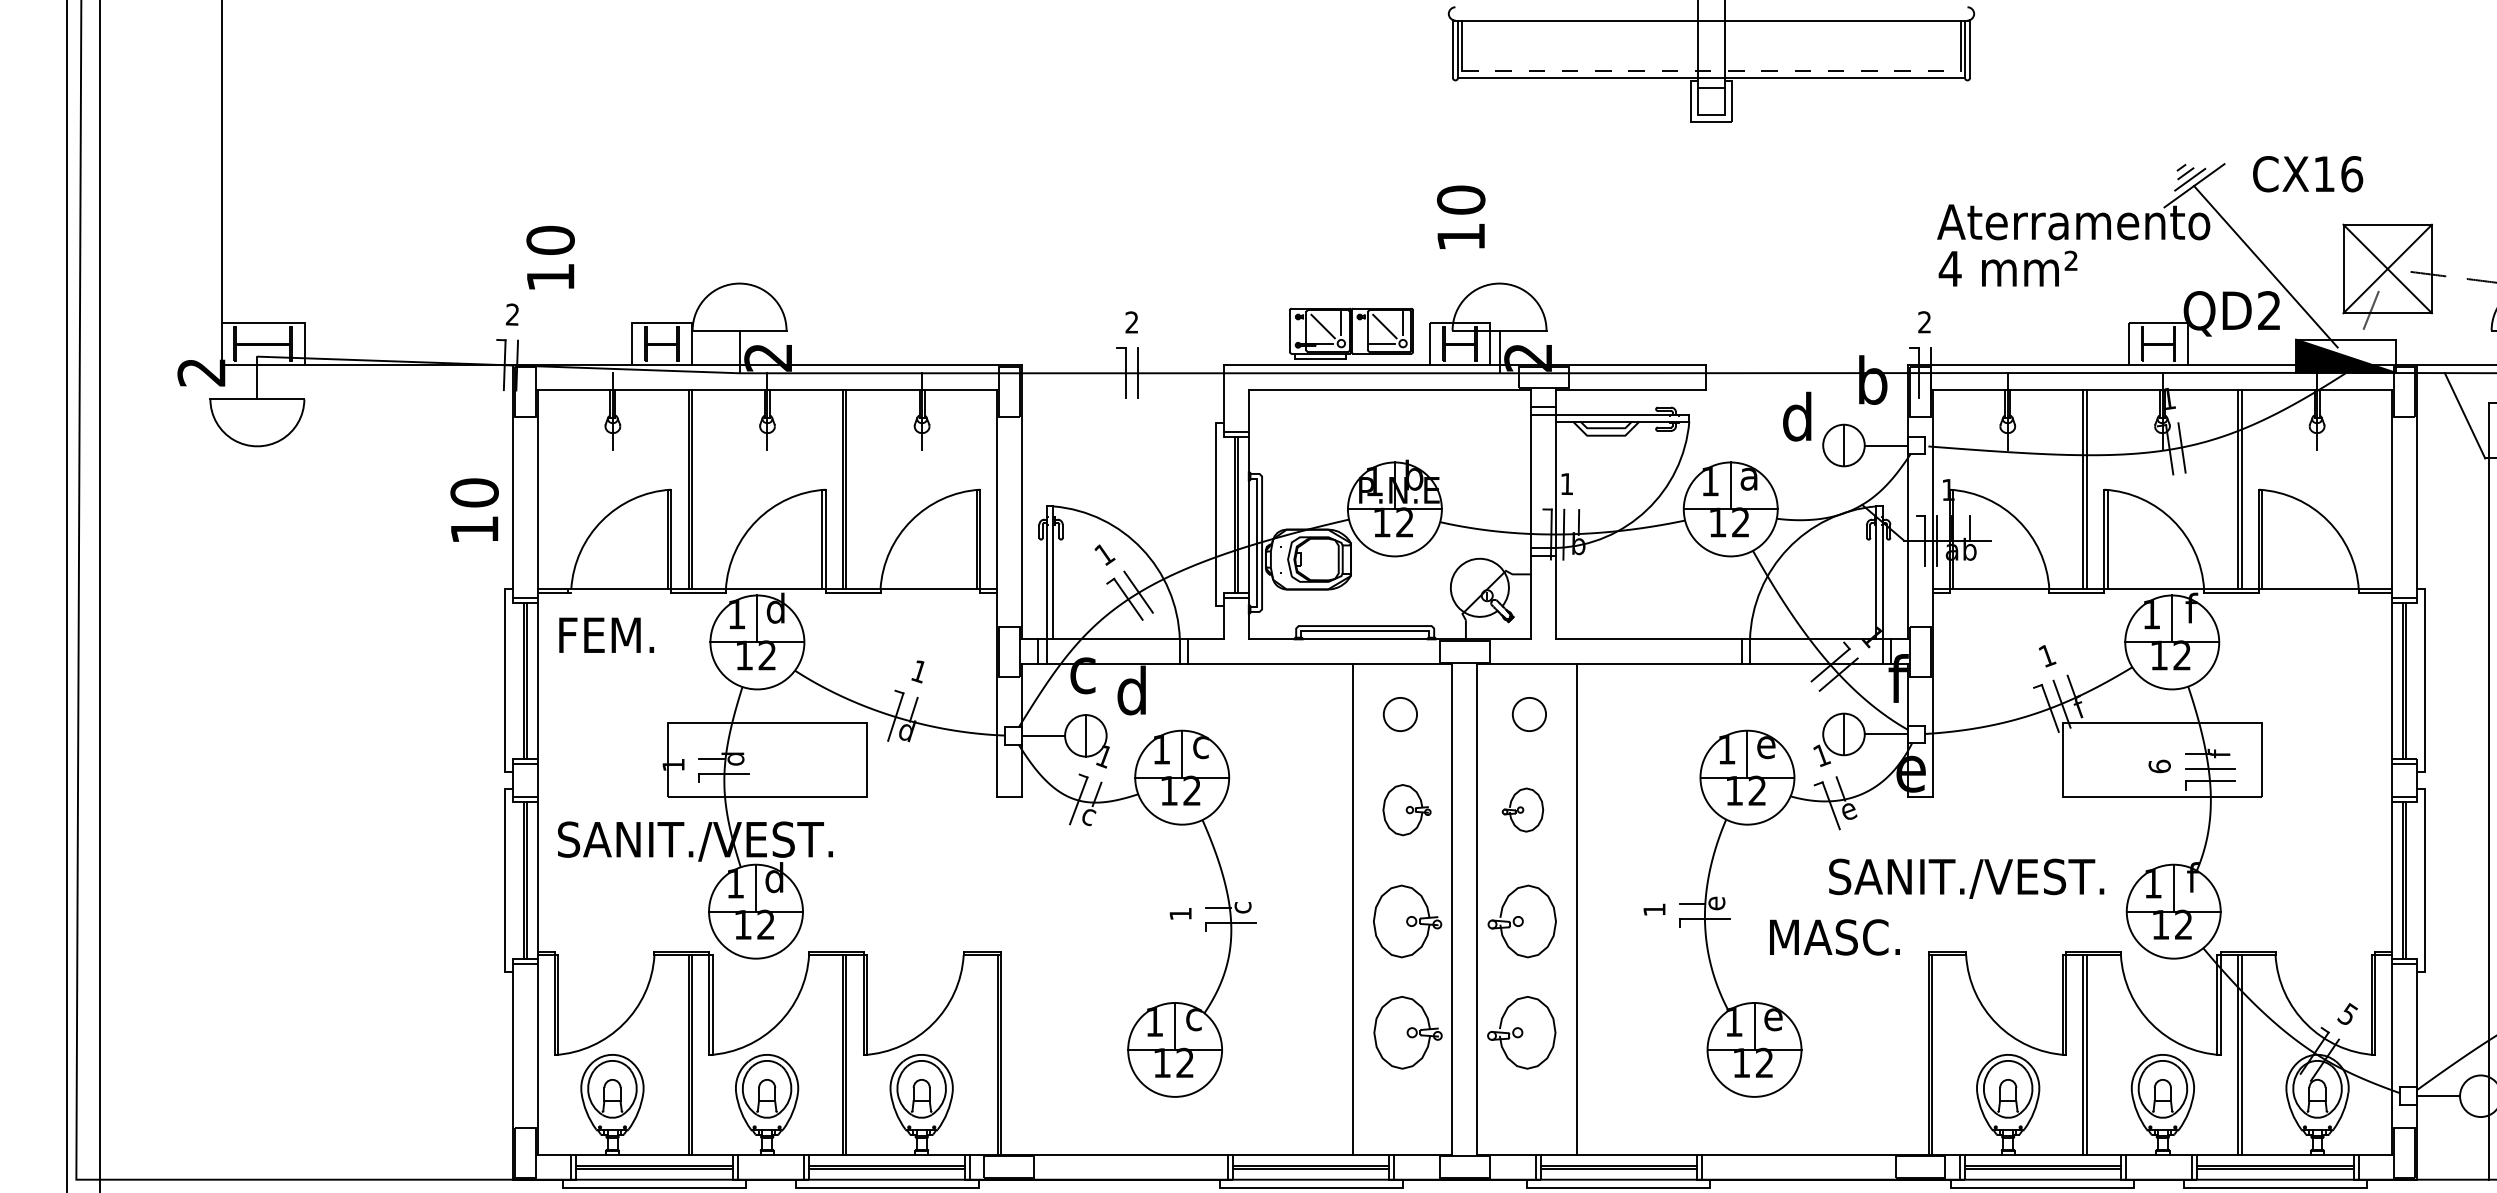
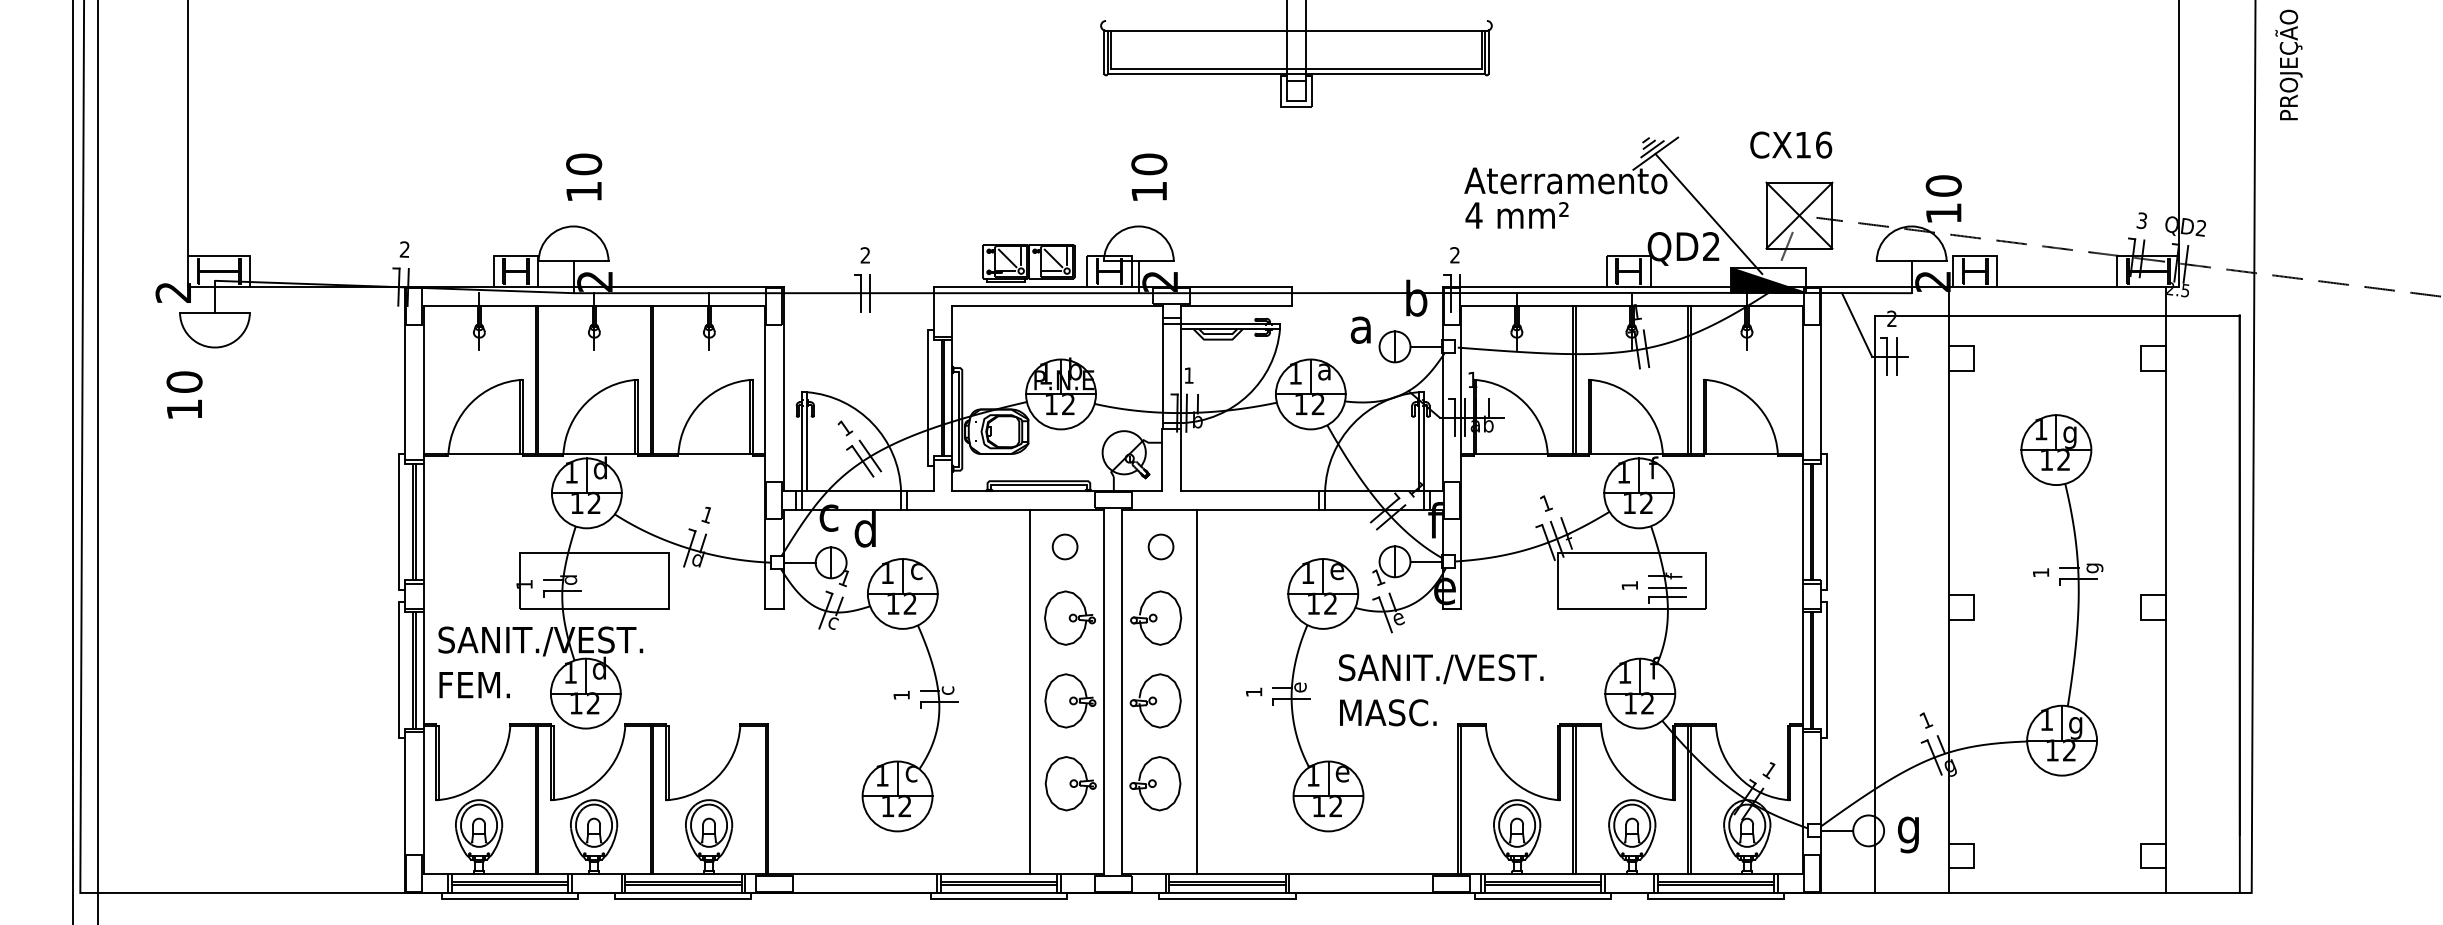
line: (1711, 71) -> (1296, 68), dashed -> solid
text: (2308, 173) -> (1791, 144), moved
text: (1461, 216) -> (1149, 176), moved
text: (551, 256) -> (584, 176), moved
text: (1796, 416) -> (1359, 325), d -> a
text: (474, 509) -> (184, 394), moved
text: (606, 635) -> (474, 685), moved
text: (2159, 766) -> (1629, 585), 6 -> 1
part: (1406, 809) -> (1069, 617), size x1.43
part: (1523, 809) -> (1156, 617), size x1.67
text: (1966, 879) -> (1441, 669), moved
text: (2347, 1015) -> (1769, 770), 5 -> 1

